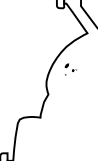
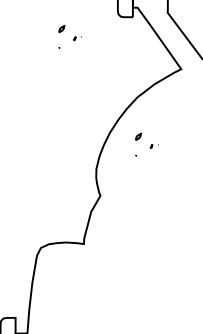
part: (33, 17) -> (69, 36), added

